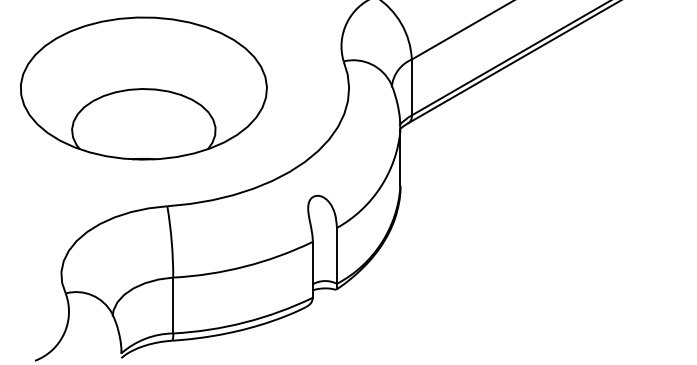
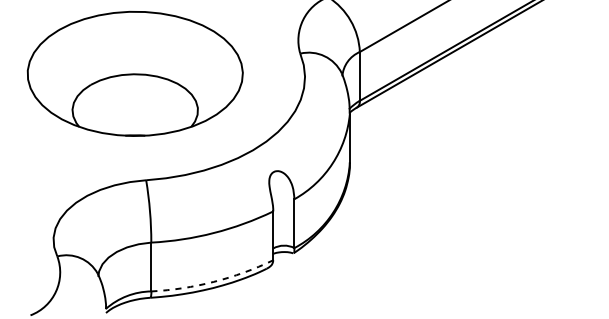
part: (143, 88) -> (134, 73), moved
arc: (244, 322) -> (213, 281), solid -> dashed

